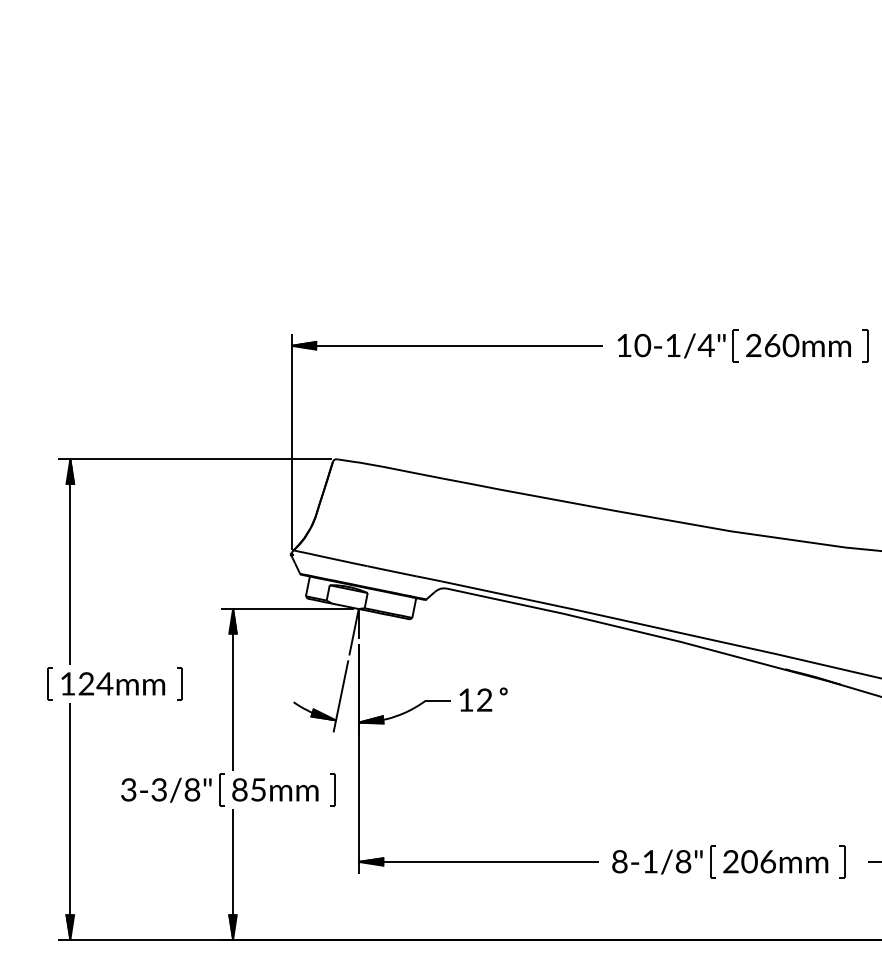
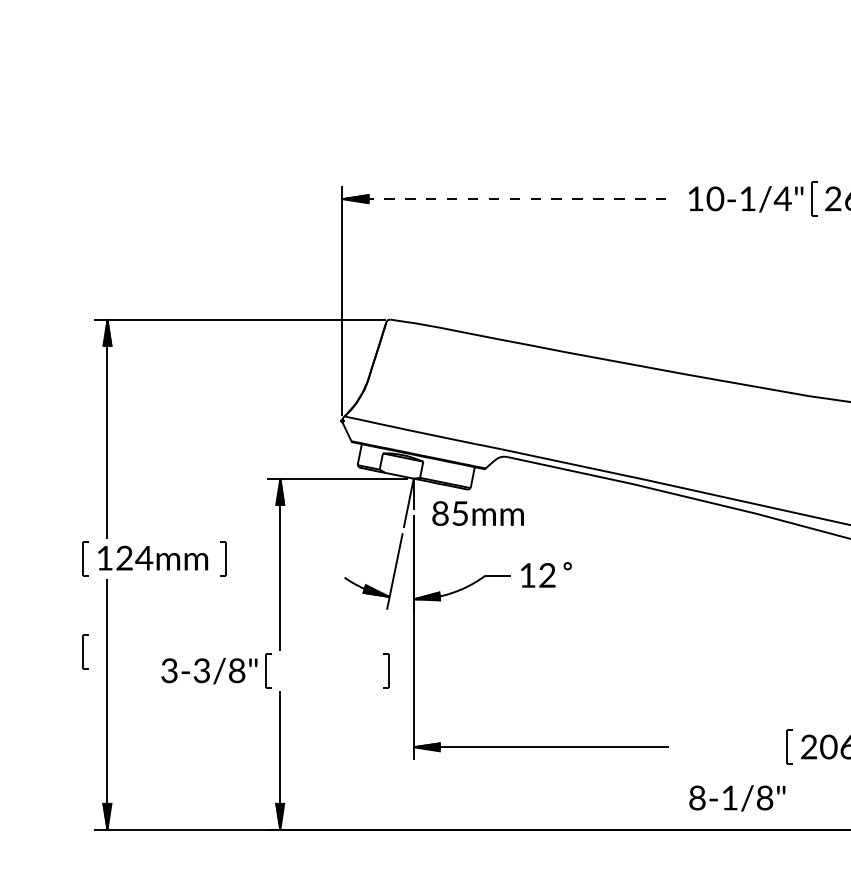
line: (447, 345) -> (508, 198), solid -> dashed
part: (49, 771) -> (85, 651), added
text: (275, 789) -> (478, 513), moved
text: (657, 861) -> (737, 797), moved

